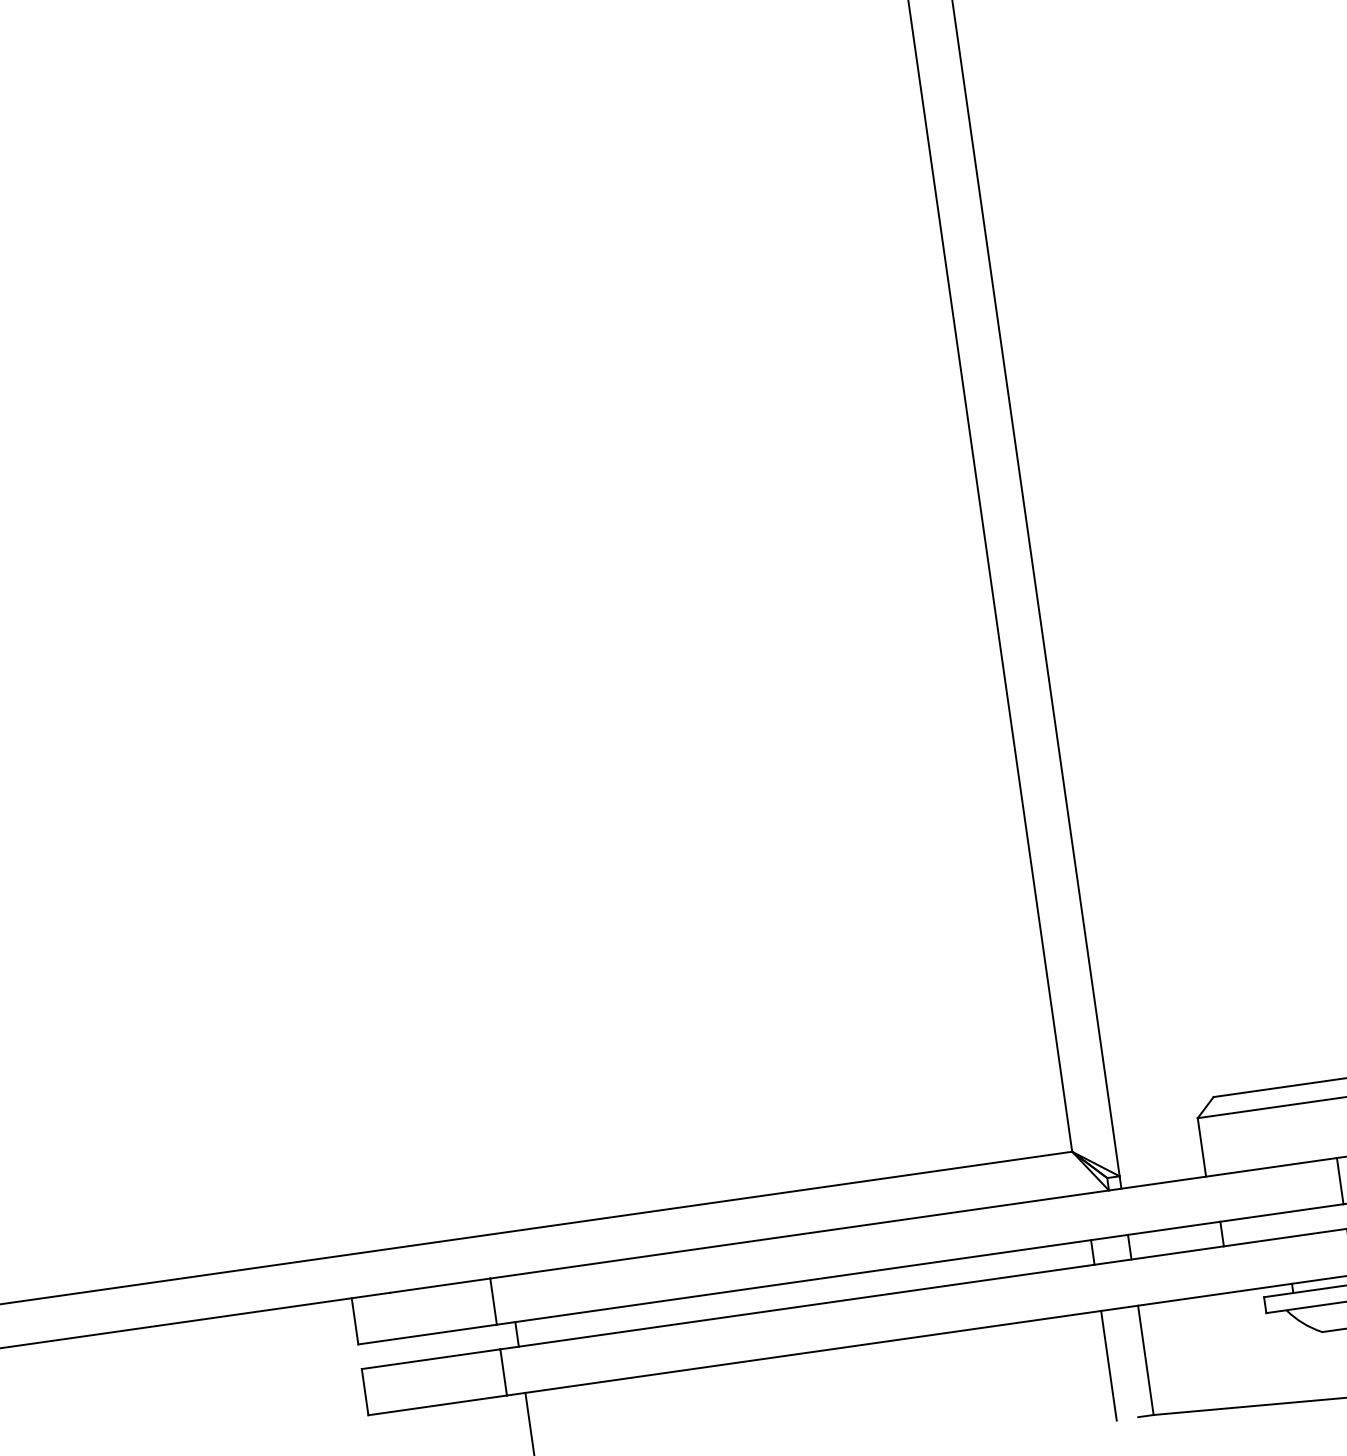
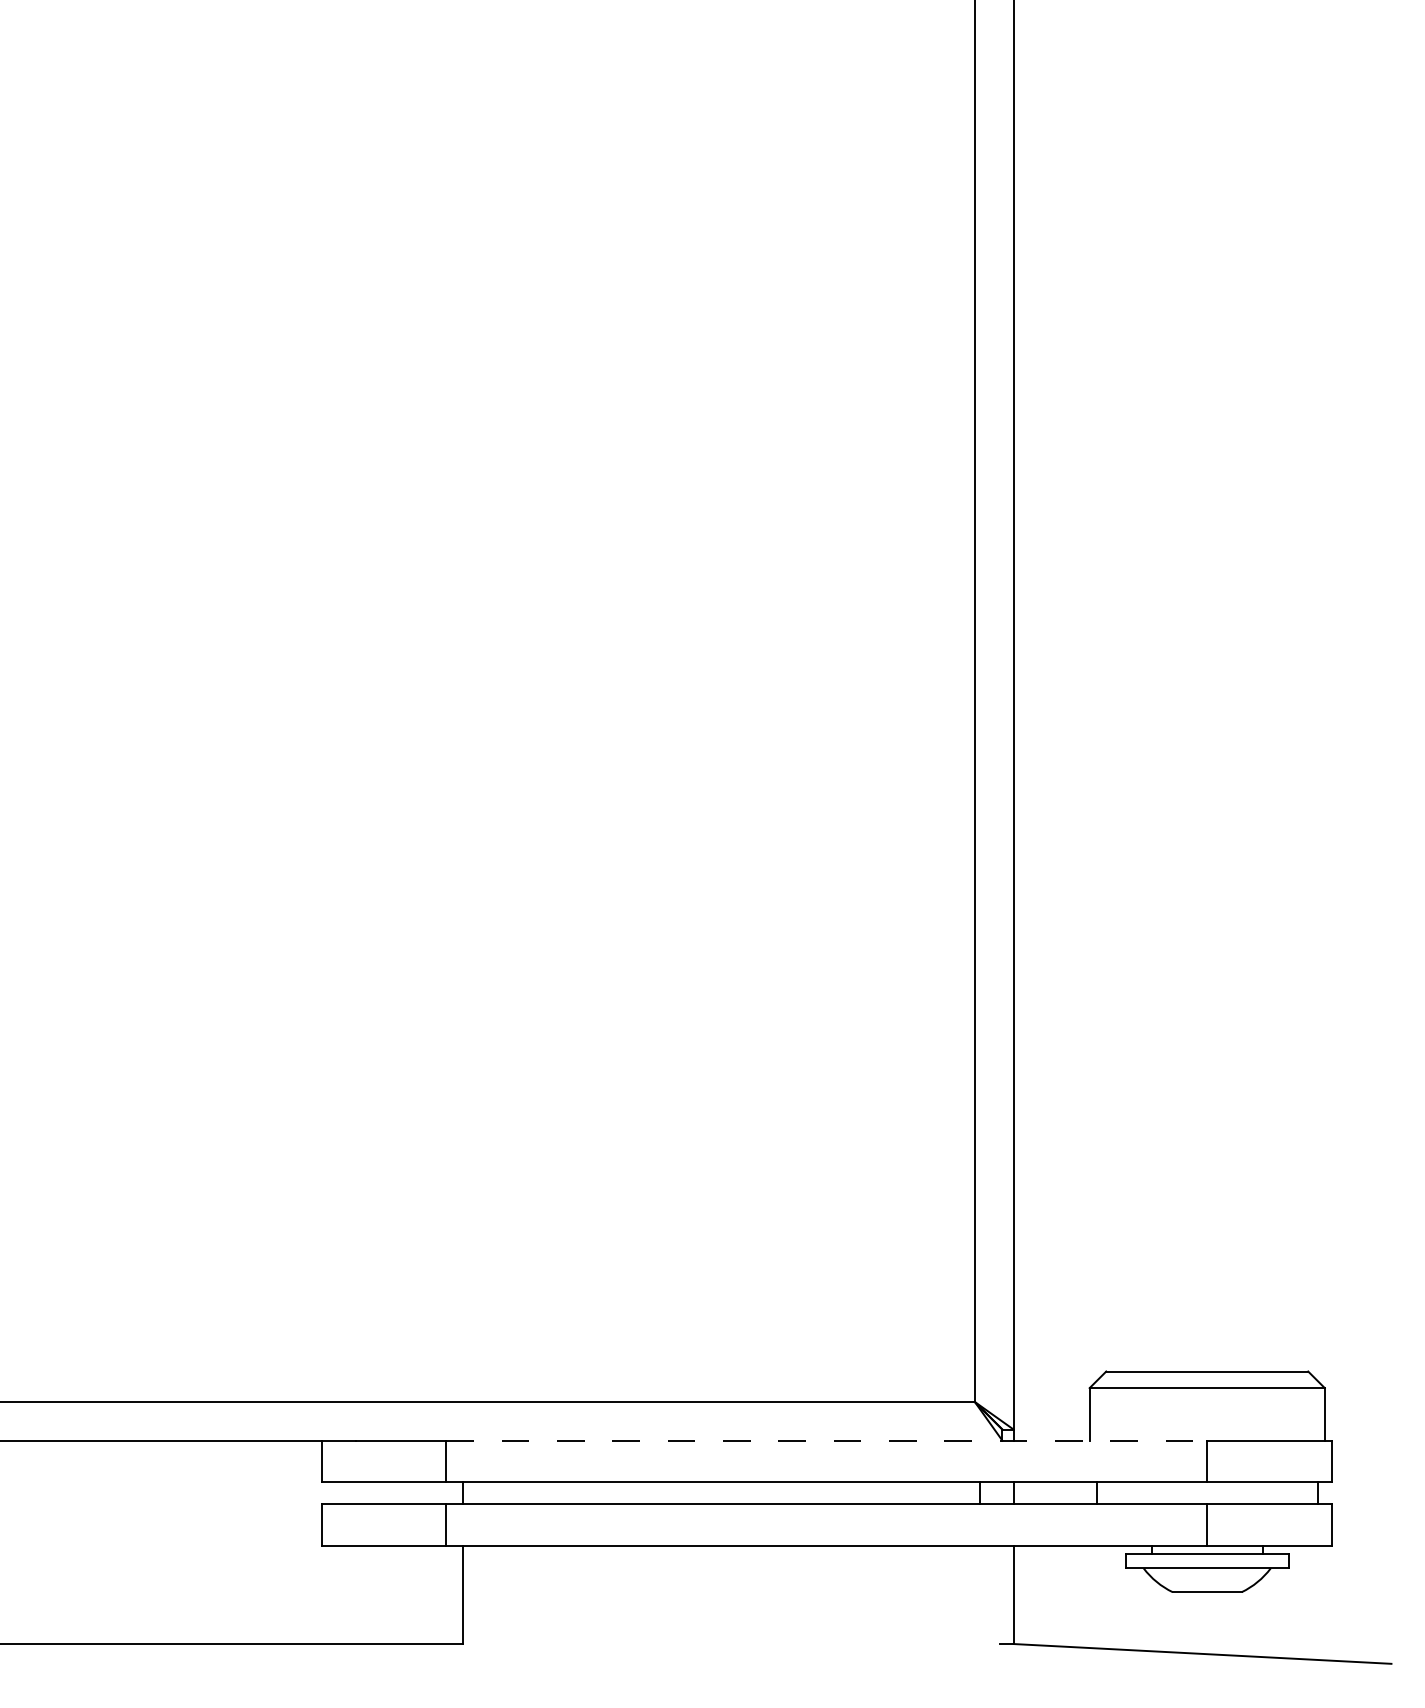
line: (914, 1217) -> (827, 1440), solid -> dashed
line: (1108, 1365) -> (980, 1594), removed

